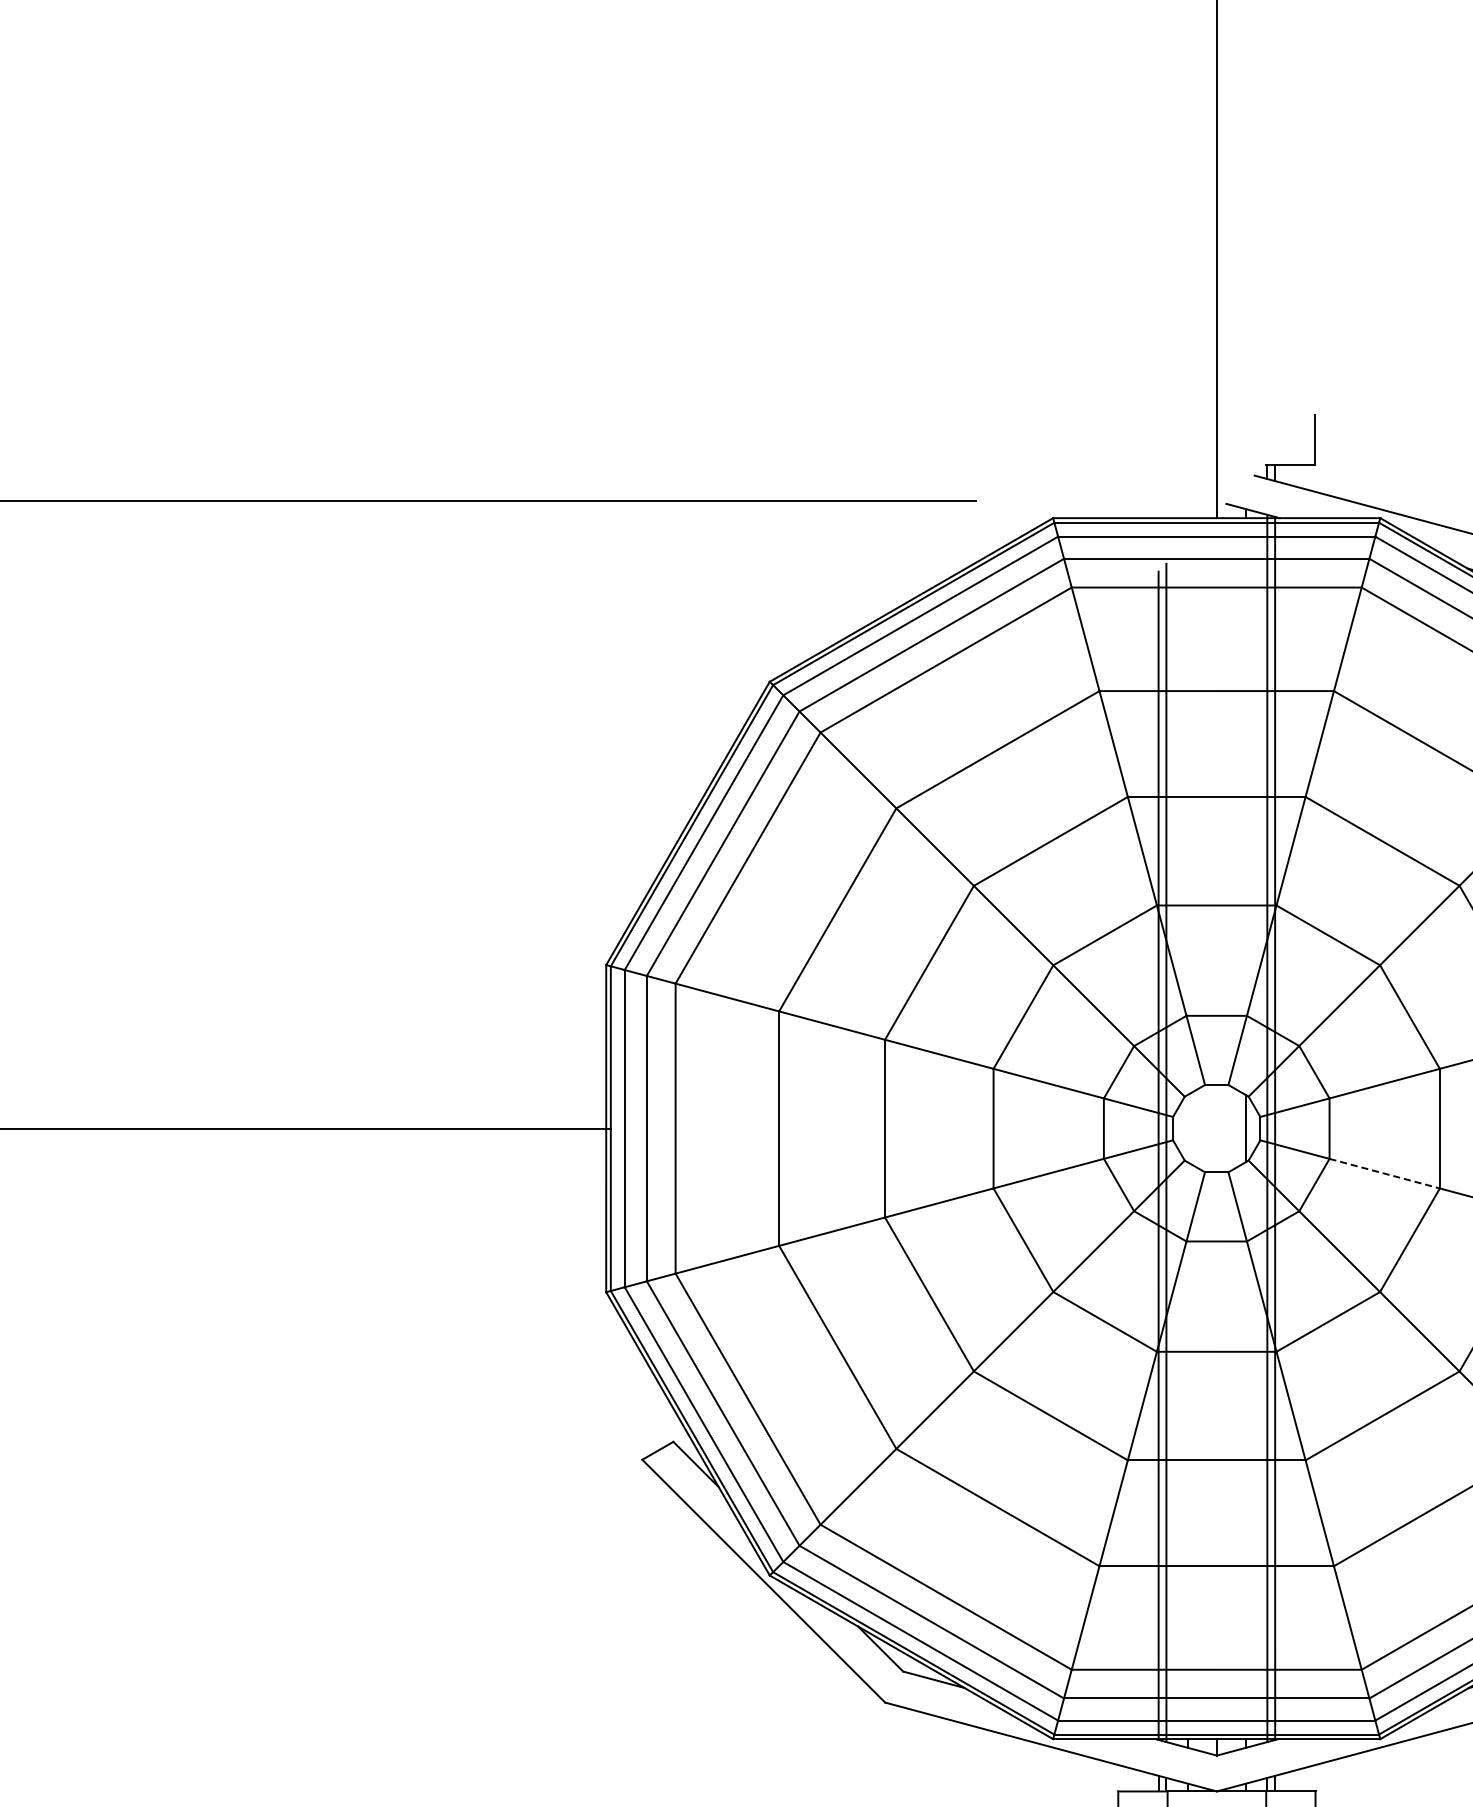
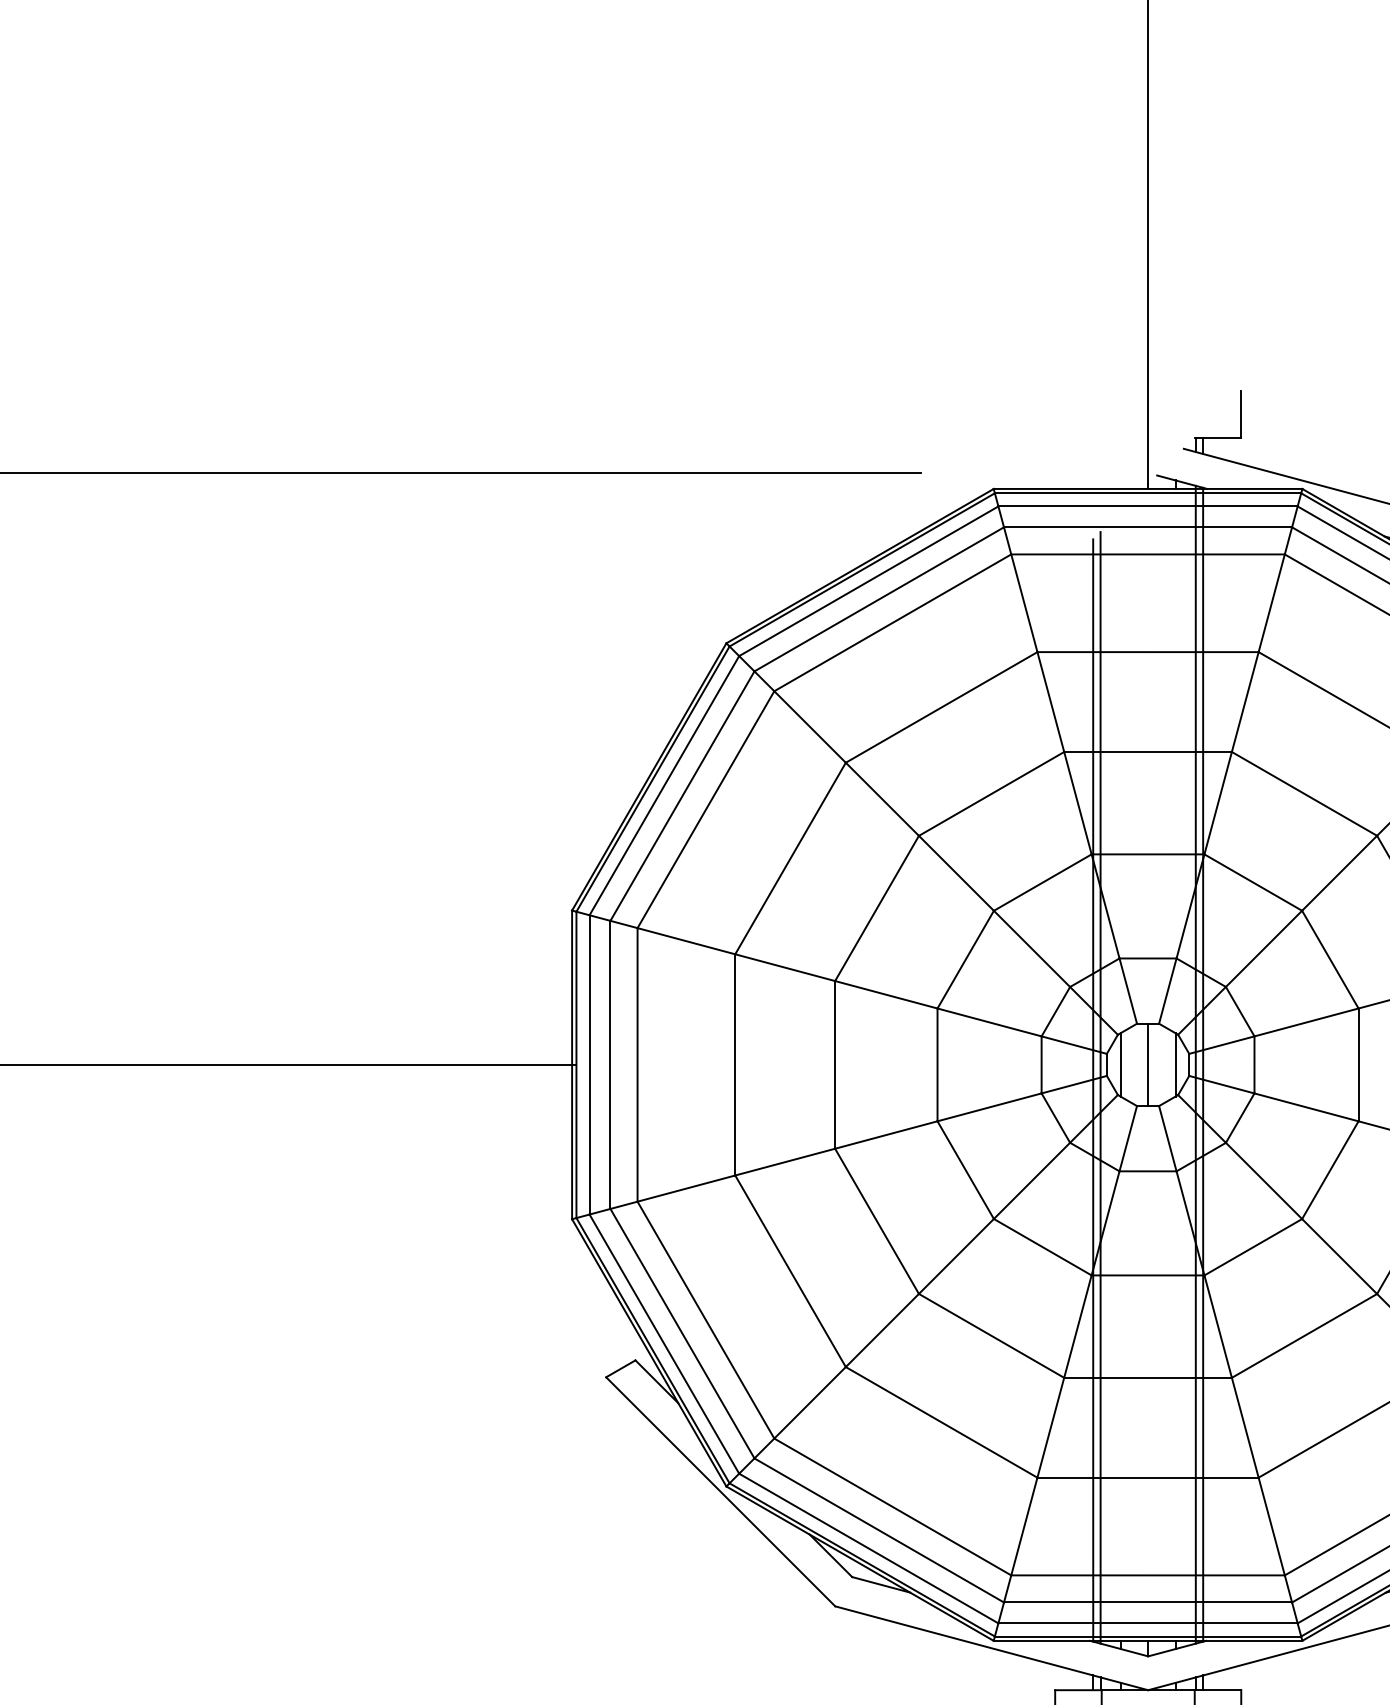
line: (1187, 1128) -> (1120, 1064), added
line: (1216, 1128) -> (1147, 1064), added
line: (1385, 1173) -> (1307, 1107), dashed -> solid

